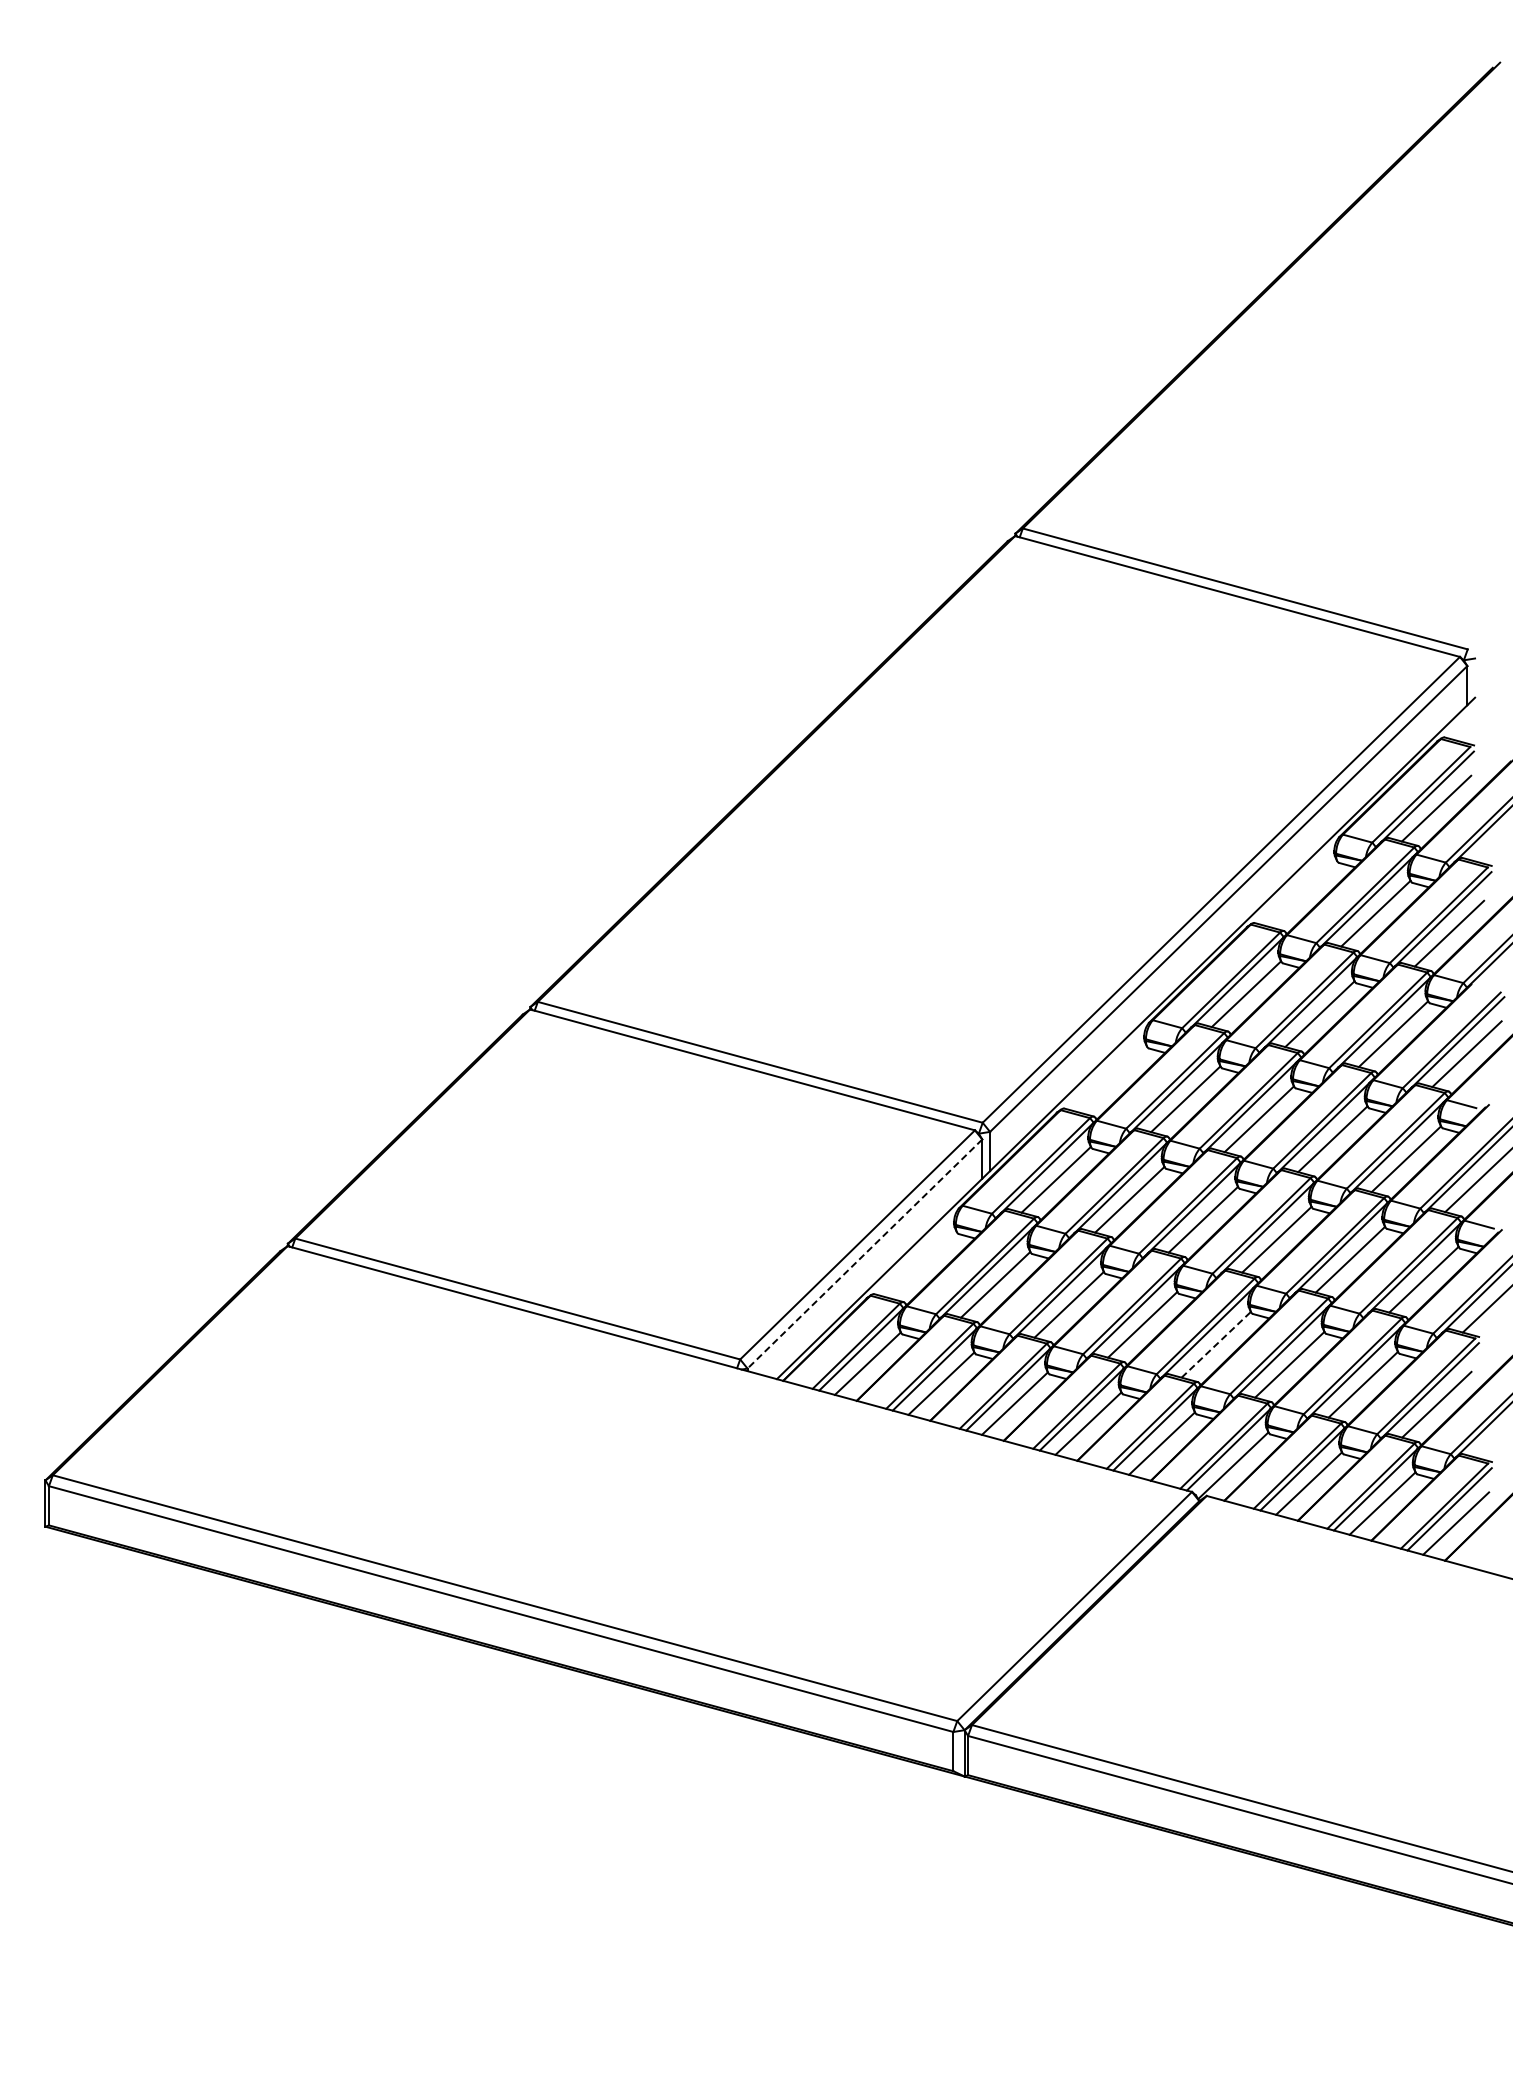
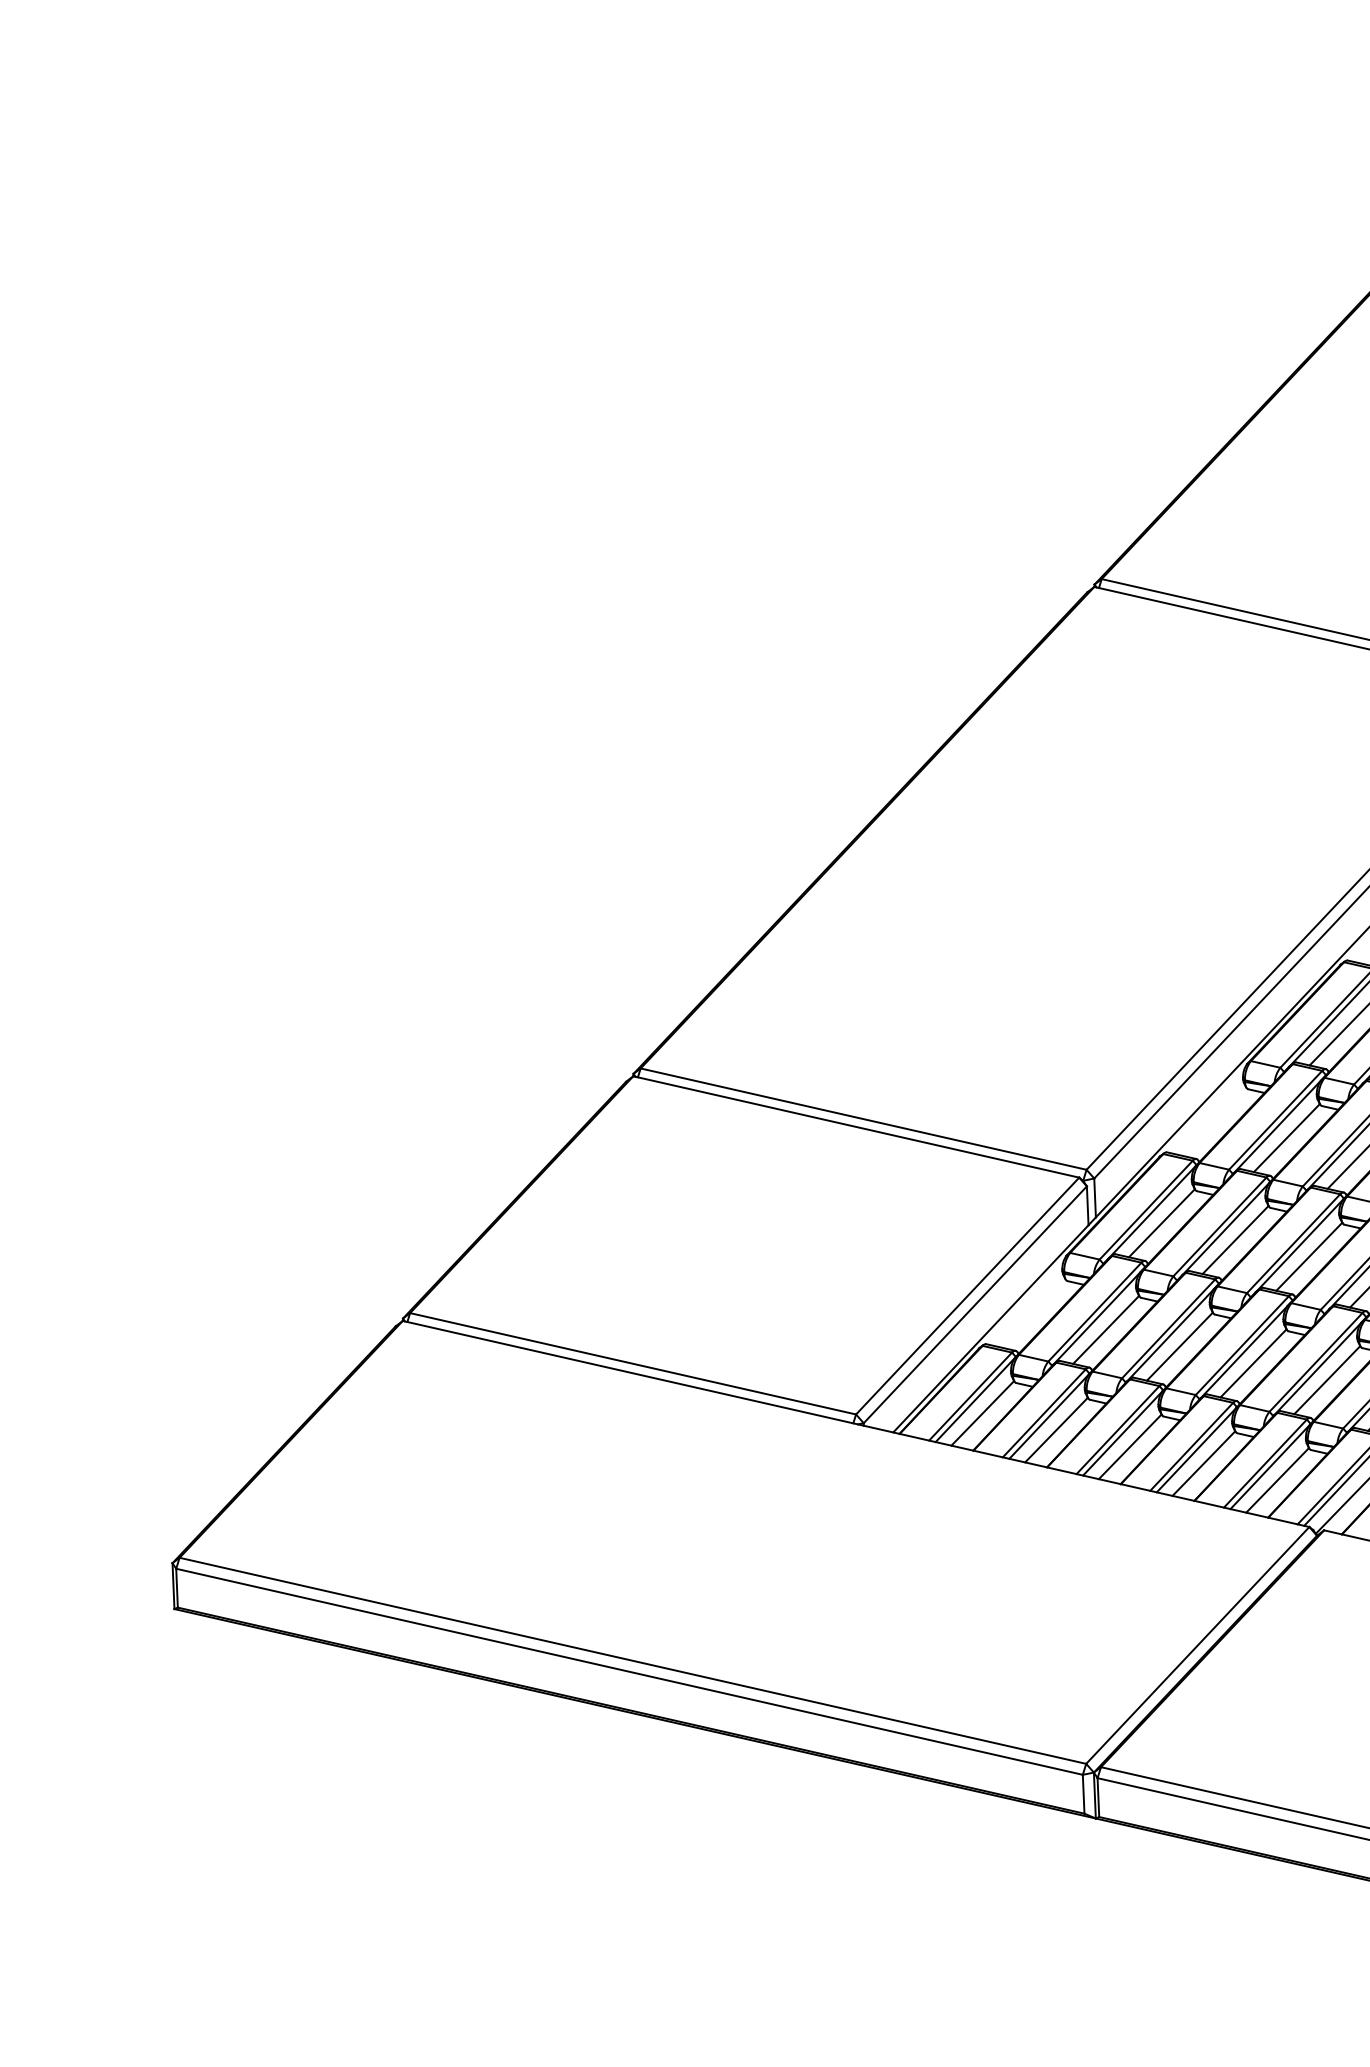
line: (864, 1254) -> (974, 1305), dashed -> solid
line: (1216, 1344) -> (1327, 1379), dashed -> solid

